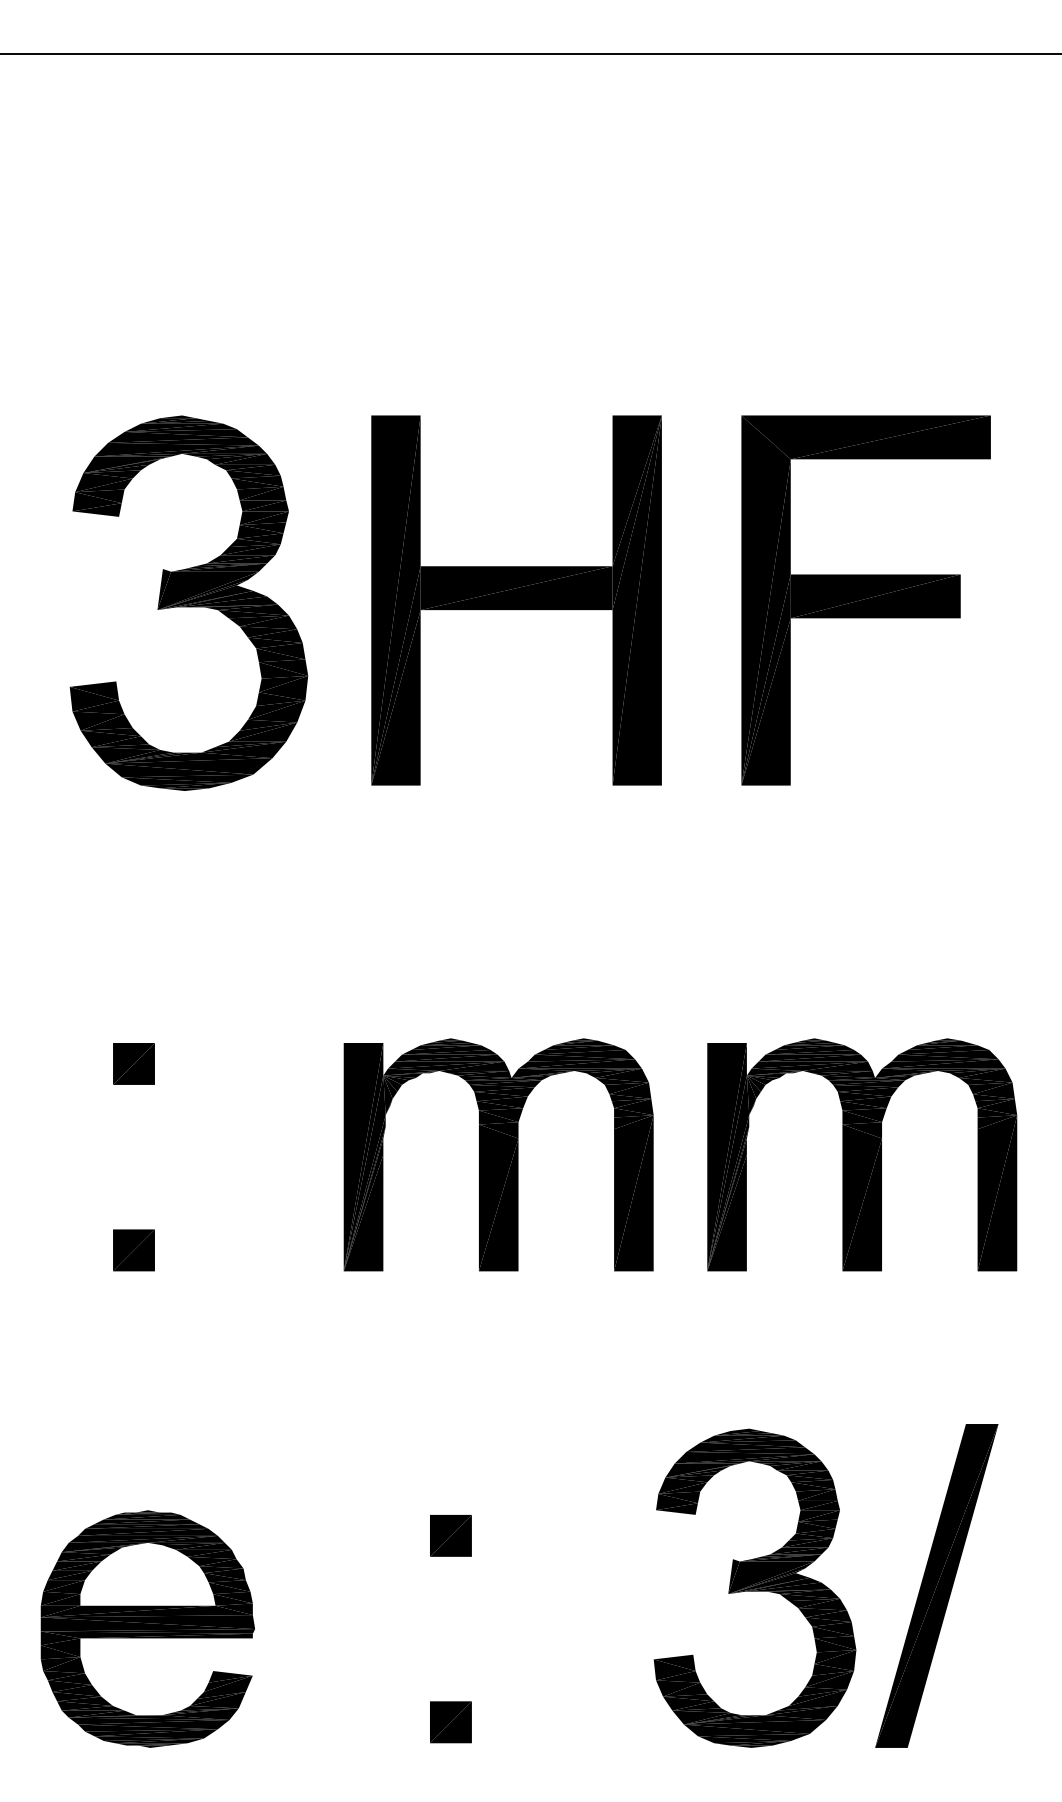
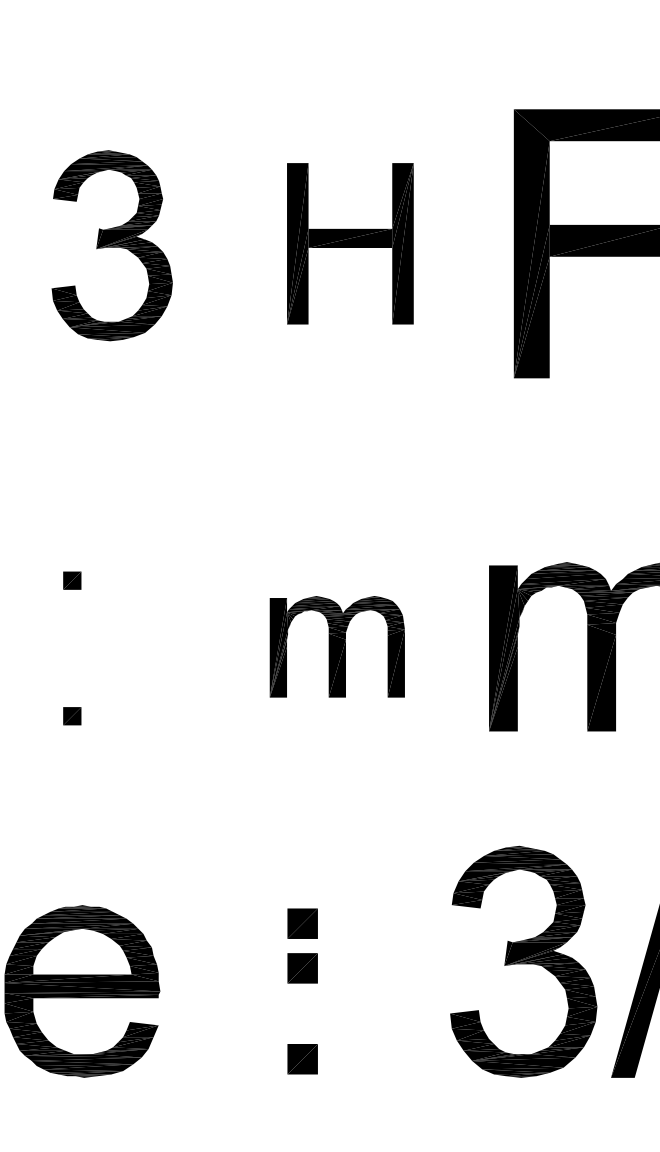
part: (516, 600) -> (350, 243), size x0.6
part: (188, 602) -> (111, 245), size x0.7
part: (133, 1063) -> (71, 580), size x0.6
part: (498, 1154) -> (337, 646), size x0.6
part: (133, 1250) -> (71, 716), size x0.6
part: (450, 1597) -> (302, 968), added

